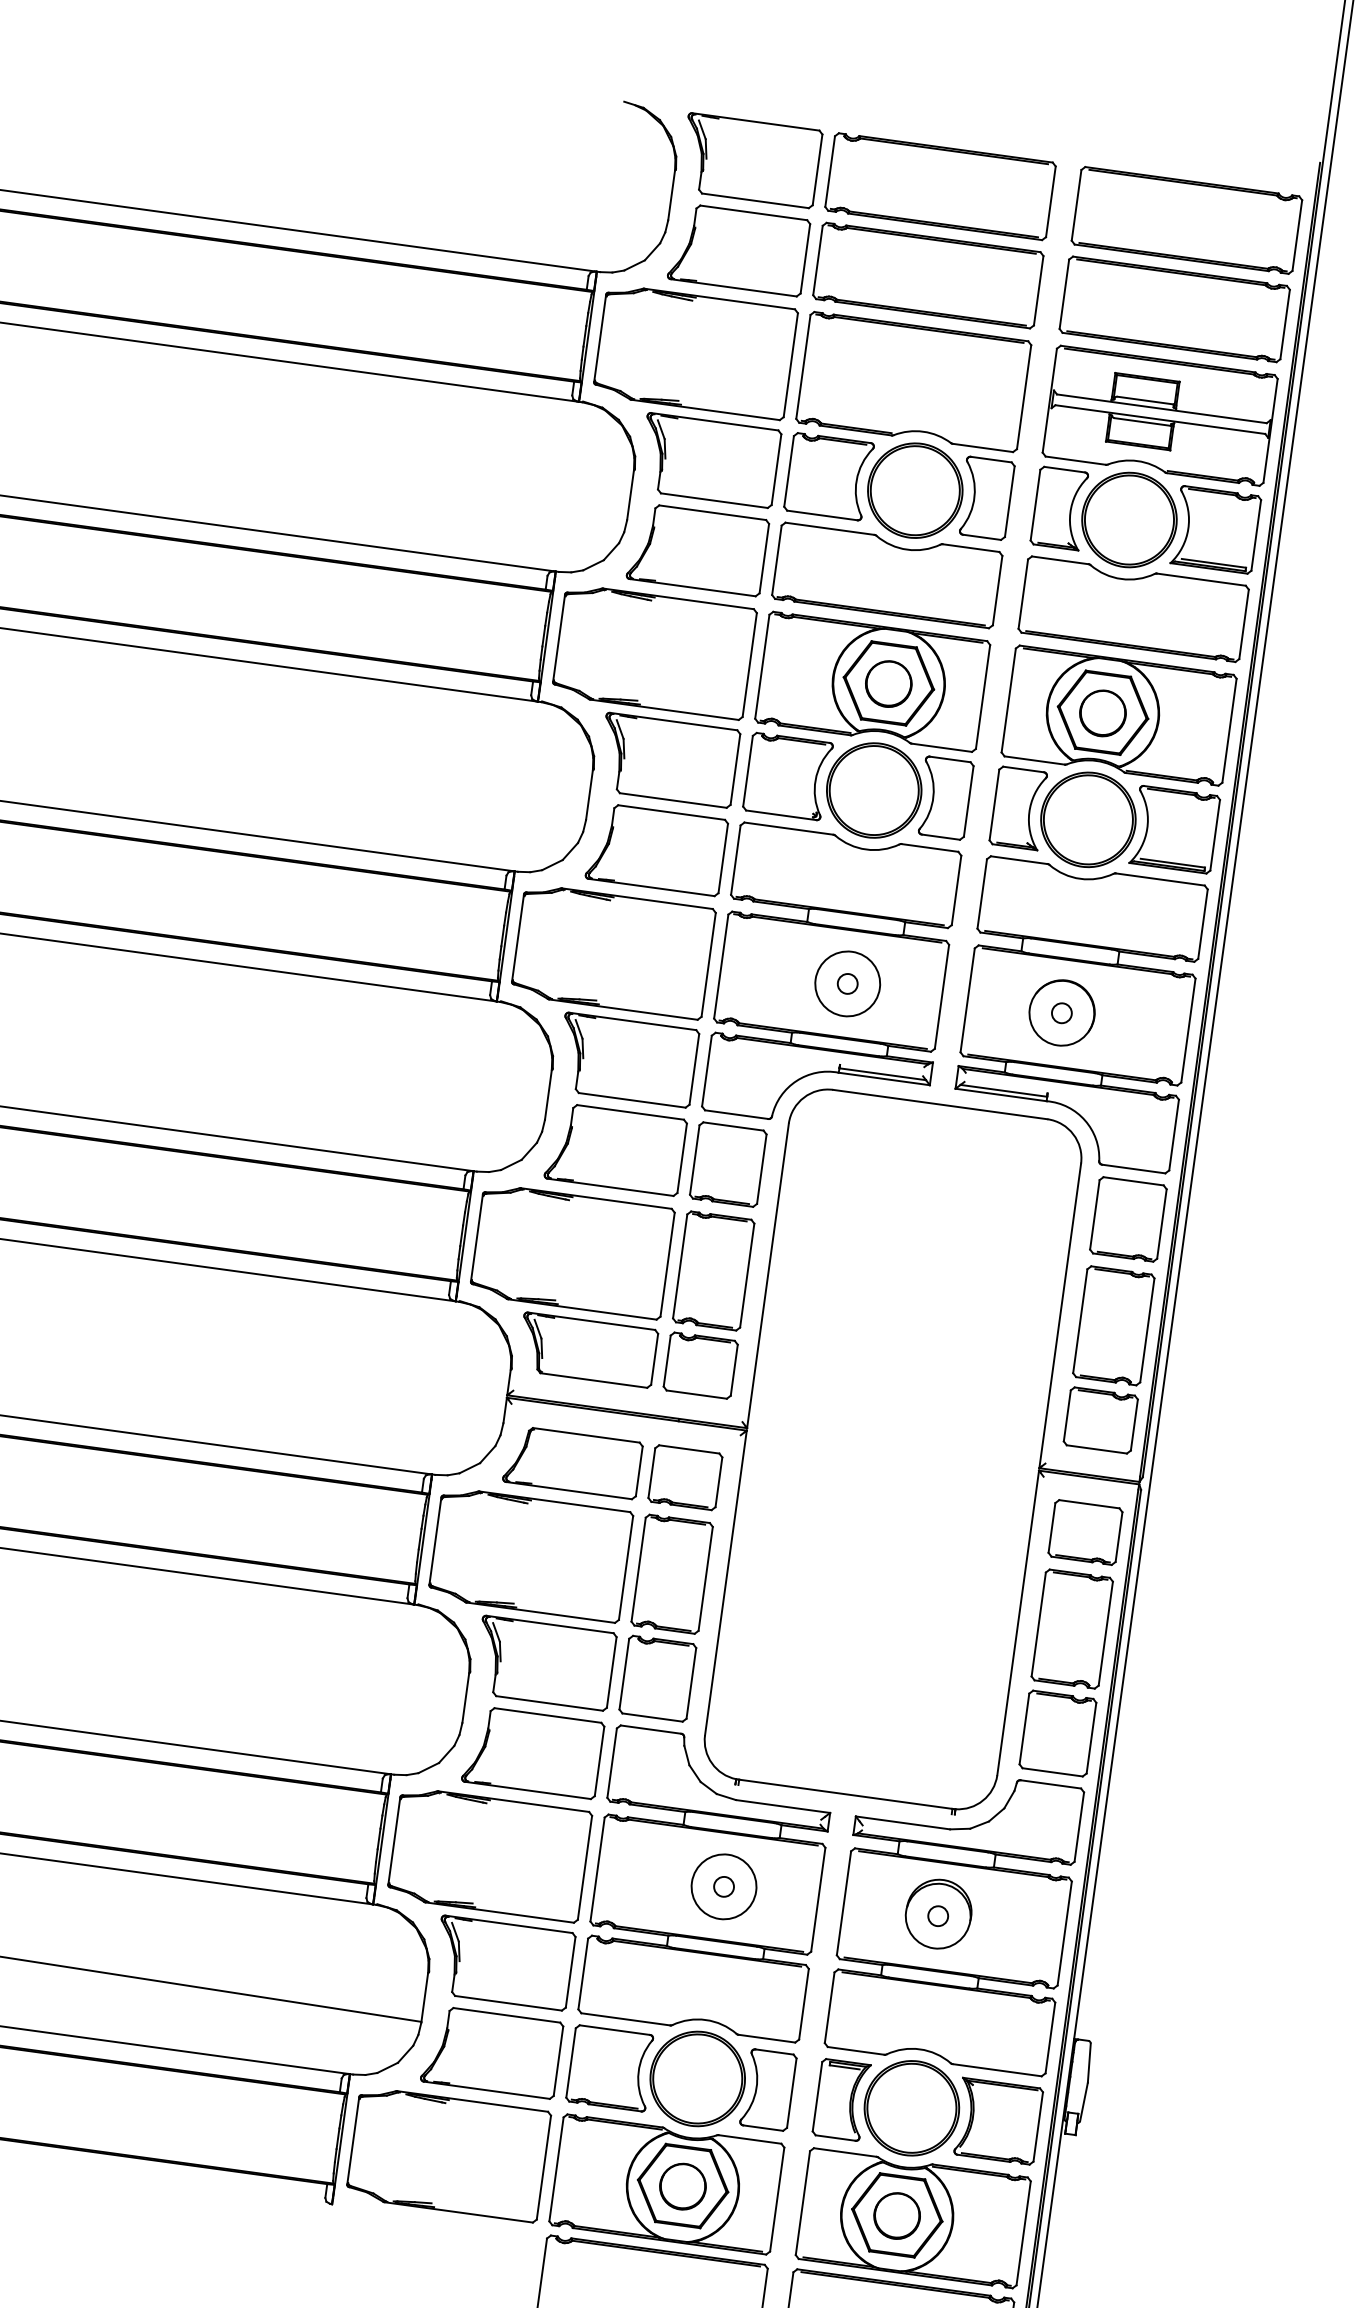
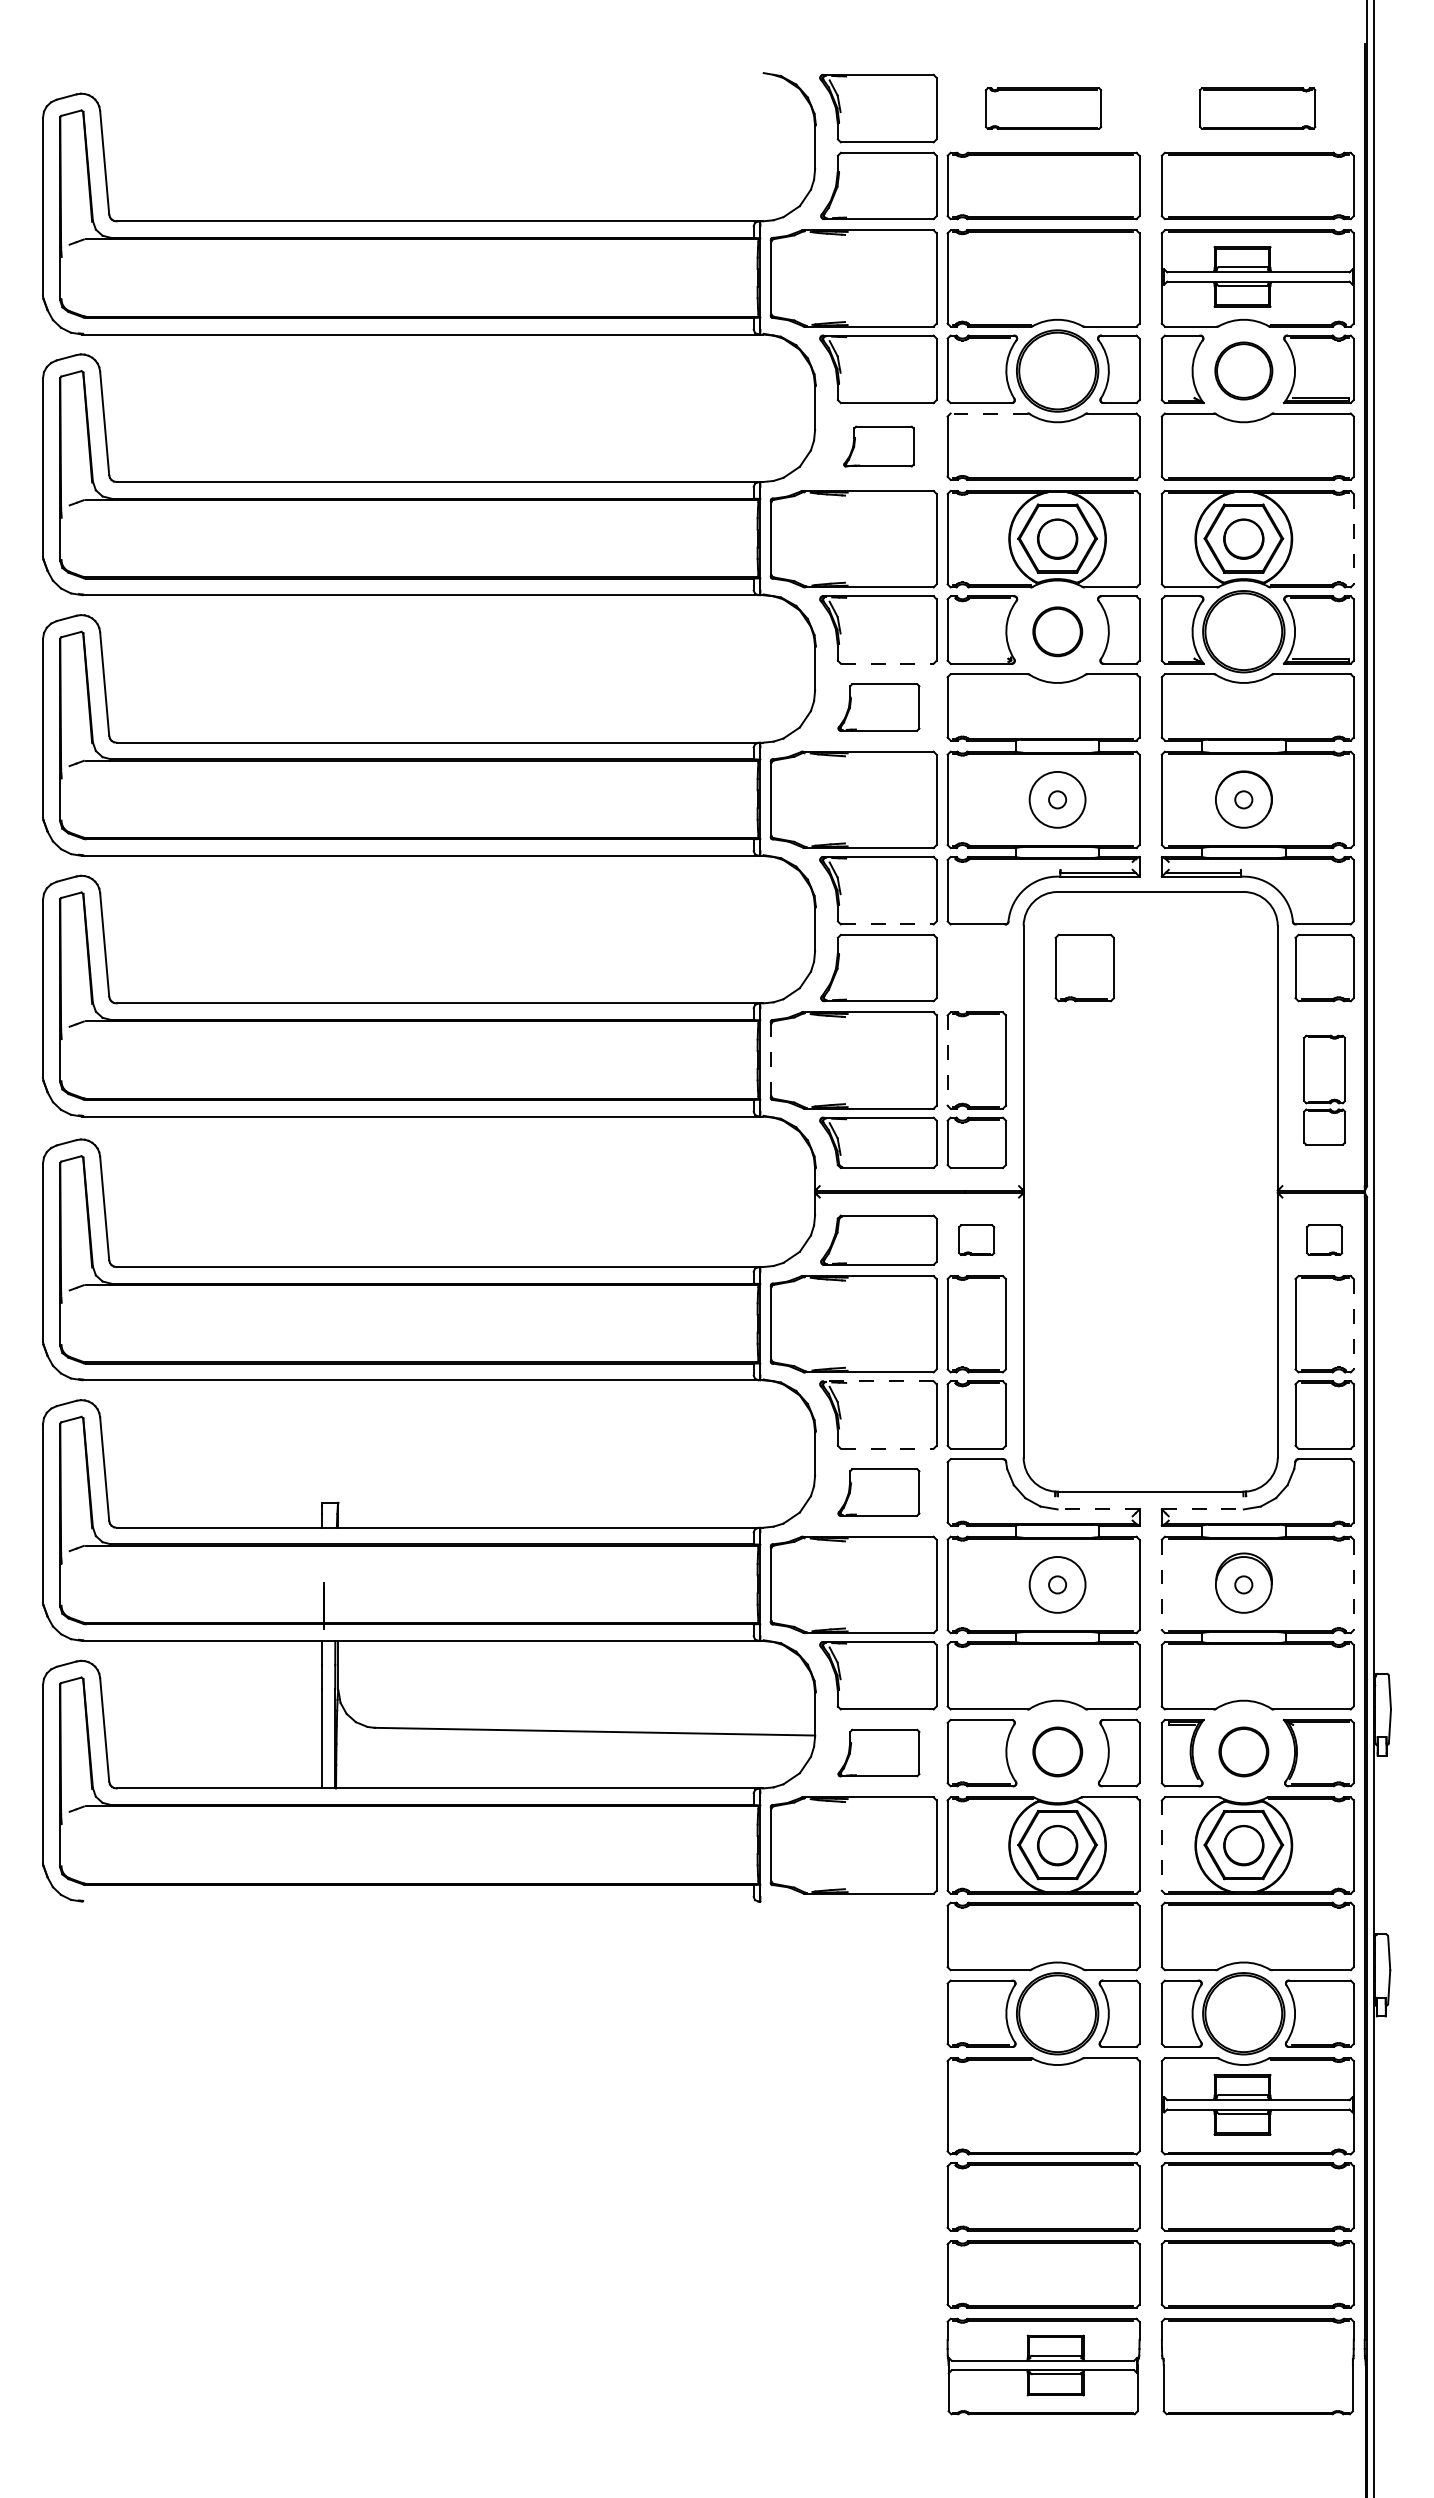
part: (940, 186) -> (1043, 108), size x0.6
part: (1186, 220) -> (1257, 108), size x0.6
part: (1129, 519) -> (1243, 370), size x0.7
line: (830, 528) -> (989, 413), solid -> dashed
part: (697, 549) -> (878, 446), size x0.6
line: (1229, 731) -> (1353, 539), solid -> dashed
part: (874, 790) -> (1057, 631), size x0.6
line: (673, 800) -> (887, 663), solid -> dashed
part: (656, 849) -> (878, 707), size x0.7
line: (632, 1100) -> (887, 924), solid -> dashed
part: (728, 1163) -> (1084, 967), moved
line: (476, 1238) -> (770, 1060), solid -> dashed
line: (679, 1267) -> (947, 1061), solid -> dashed
part: (1108, 1360) -> (1324, 1090), size x0.7
part: (685, 1476) -> (976, 1239), size x0.6
part: (1085, 1531) -> (1324, 1239), size x0.6
line: (550, 1624) -> (878, 1381), solid -> dashed
line: (1105, 1633) -> (1353, 1324), solid -> dashed
line: (549, 1703) -> (887, 1448), solid -> dashed
part: (532, 1752) -> (878, 1492), size x0.7
line: (782, 1806) -> (1098, 1509), solid -> dashed
line: (902, 1822) -> (1202, 1509), solid -> dashed
line: (843, 1903) -> (1161, 1585), solid -> dashed
line: (1064, 1934) -> (1353, 1585), solid -> dashed
part: (491, 2051) -> (878, 1752), size x0.7
part: (697, 2078) -> (1057, 1751), size x0.6
part: (911, 2107) -> (1243, 1751), size x0.6
line: (802, 2204) -> (1161, 1846), solid -> dashed

